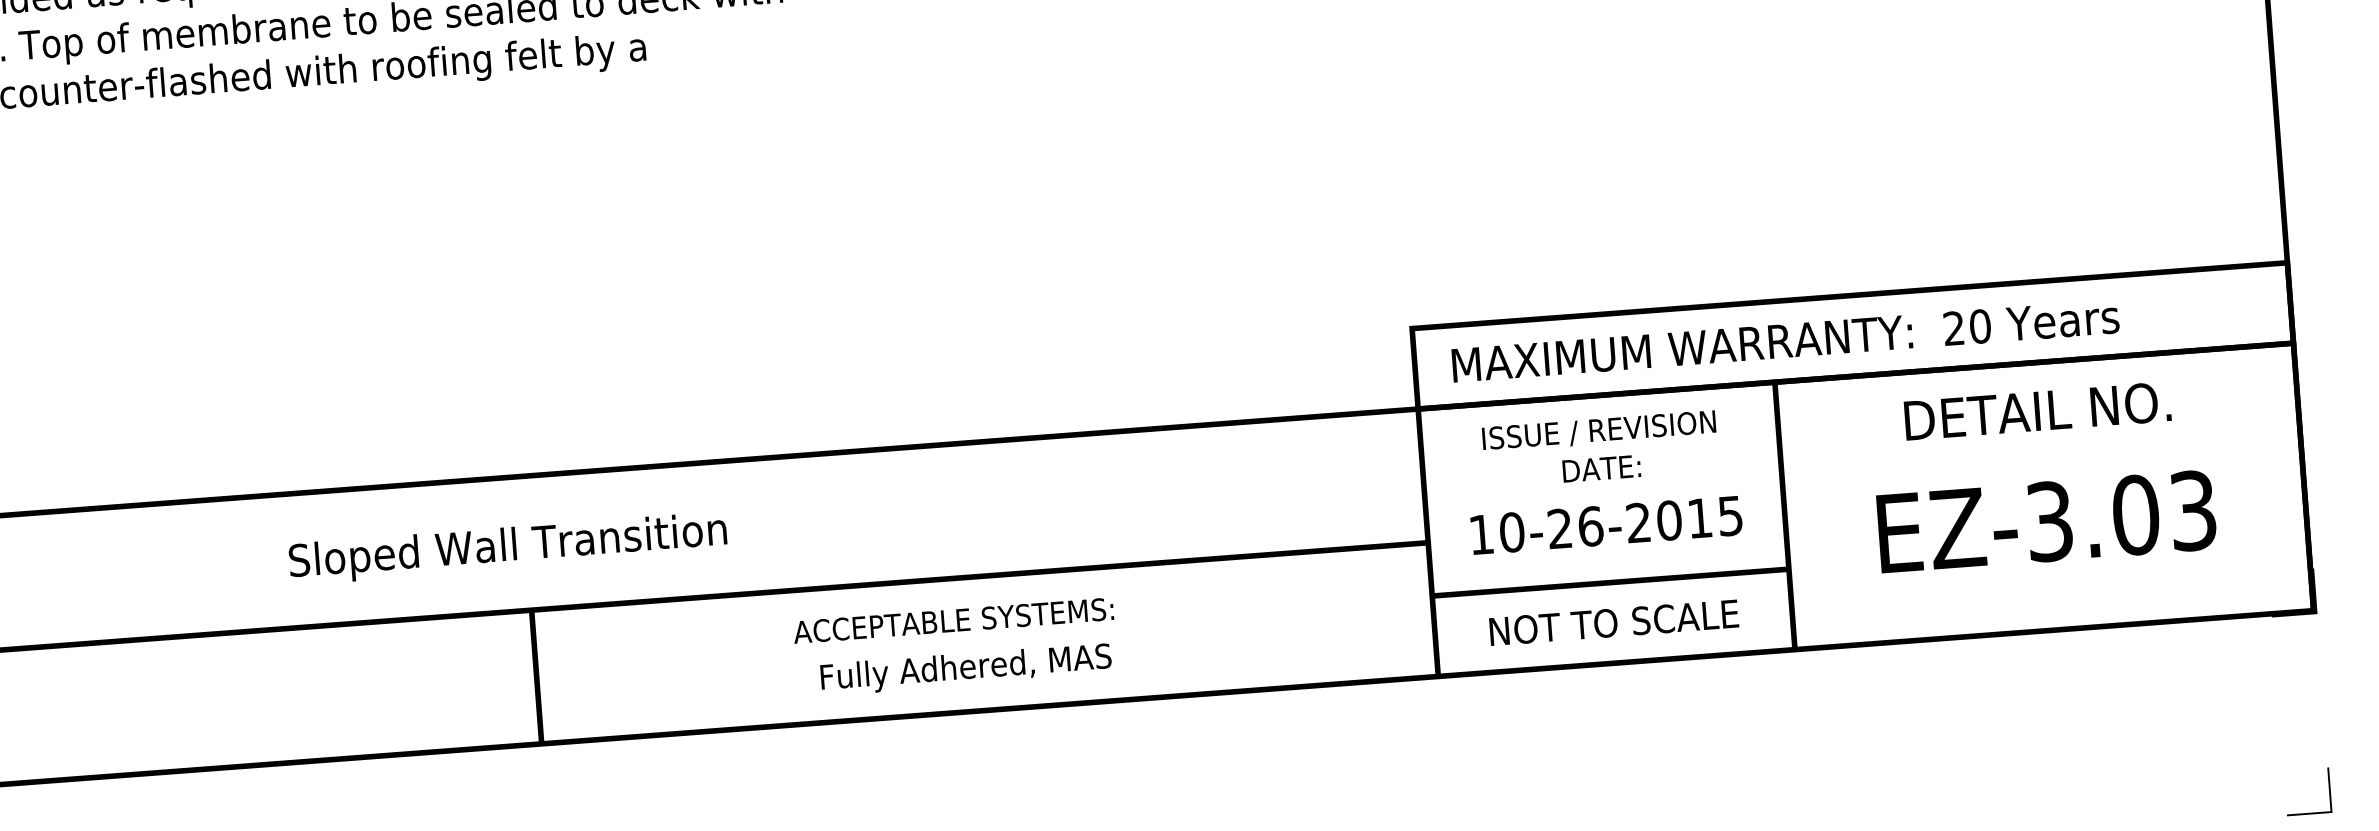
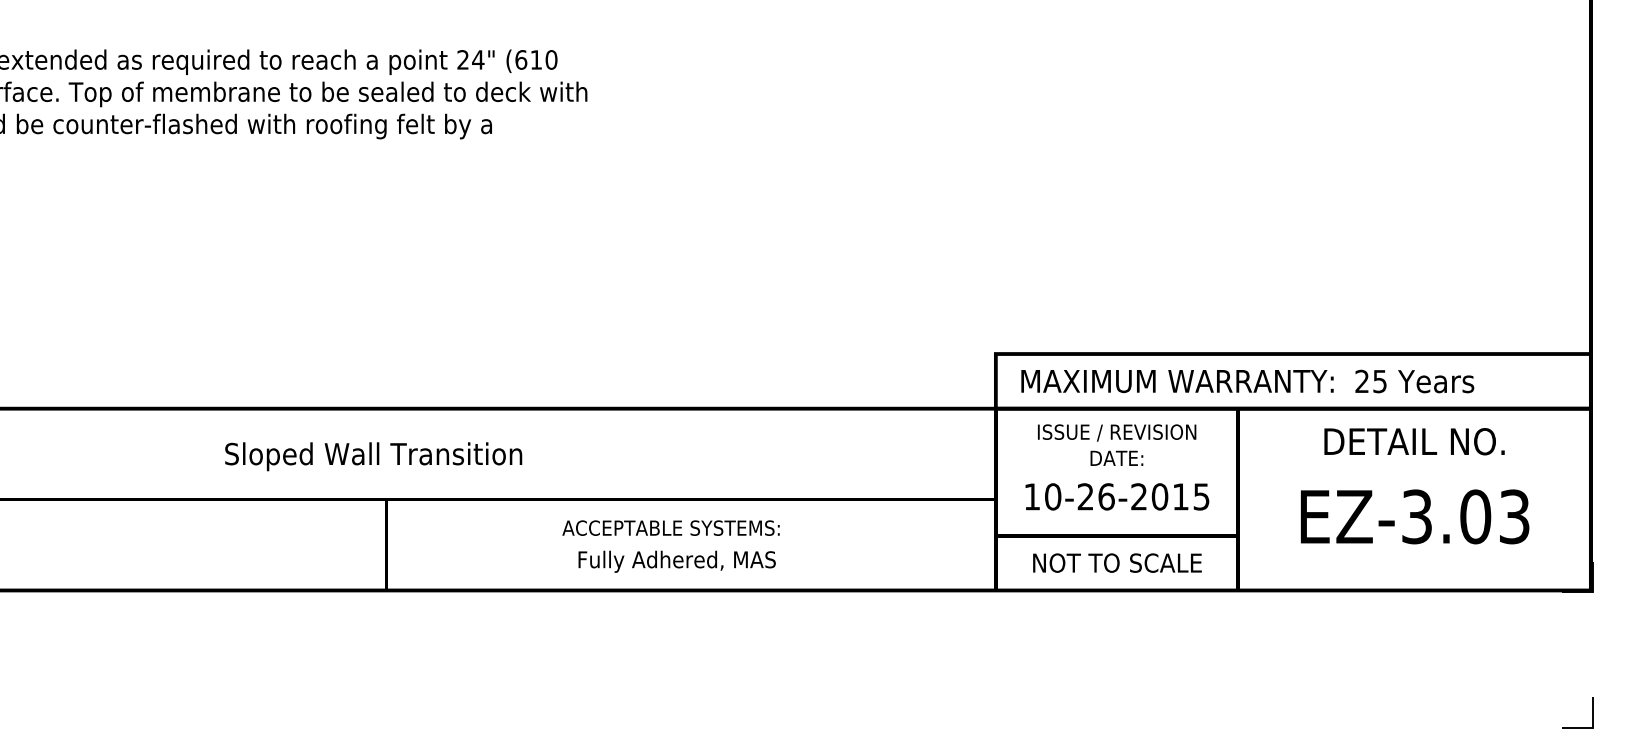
text: (1981, 326) -> (1380, 381), 20 -> 25

